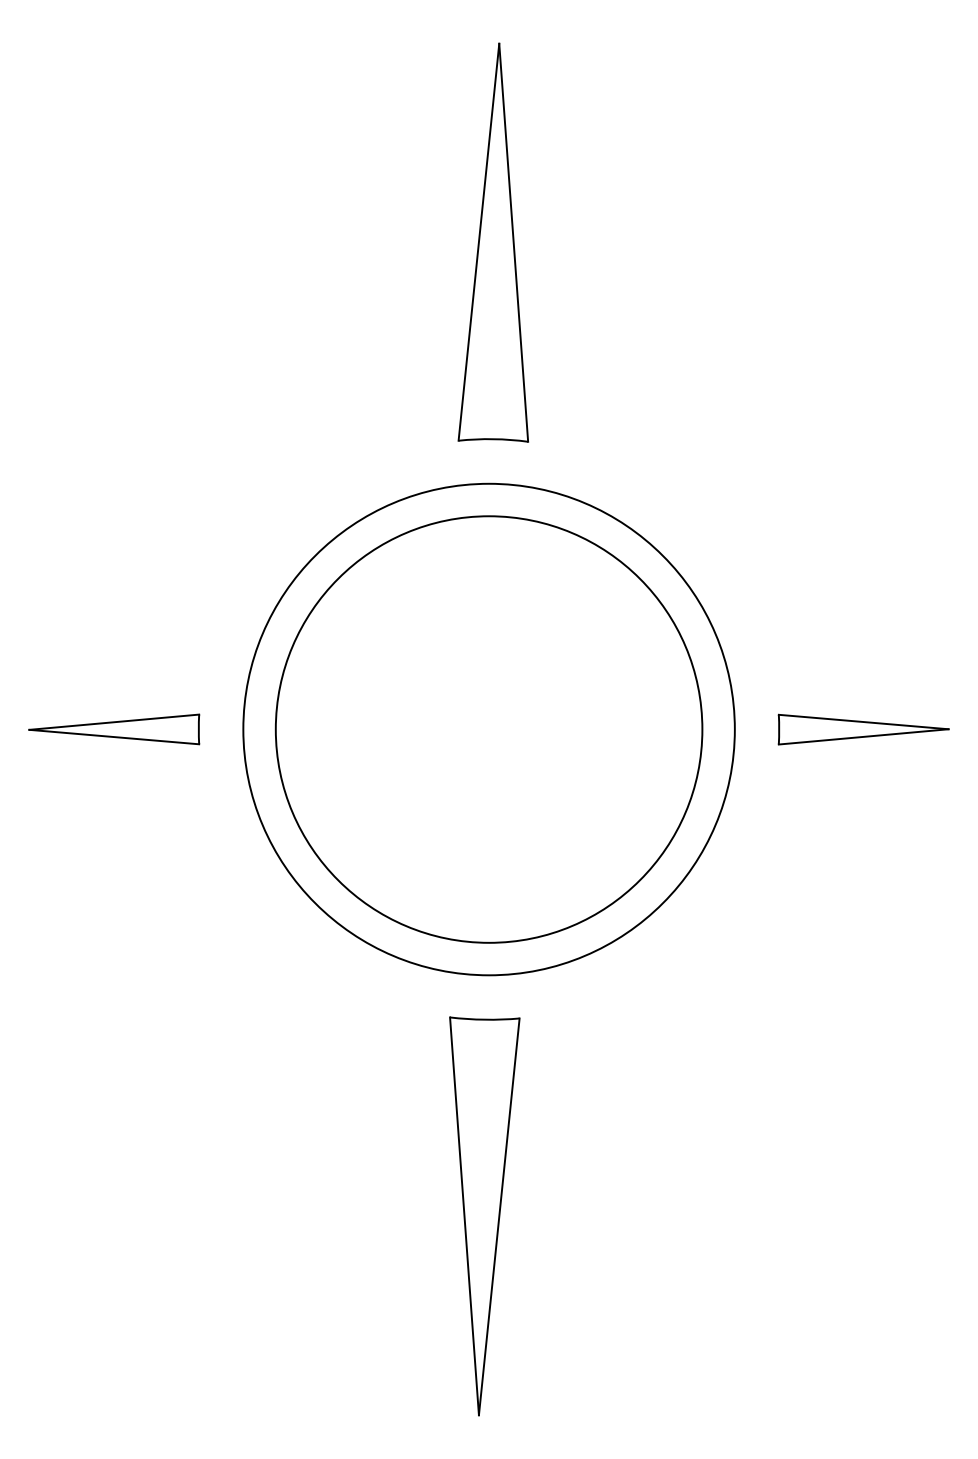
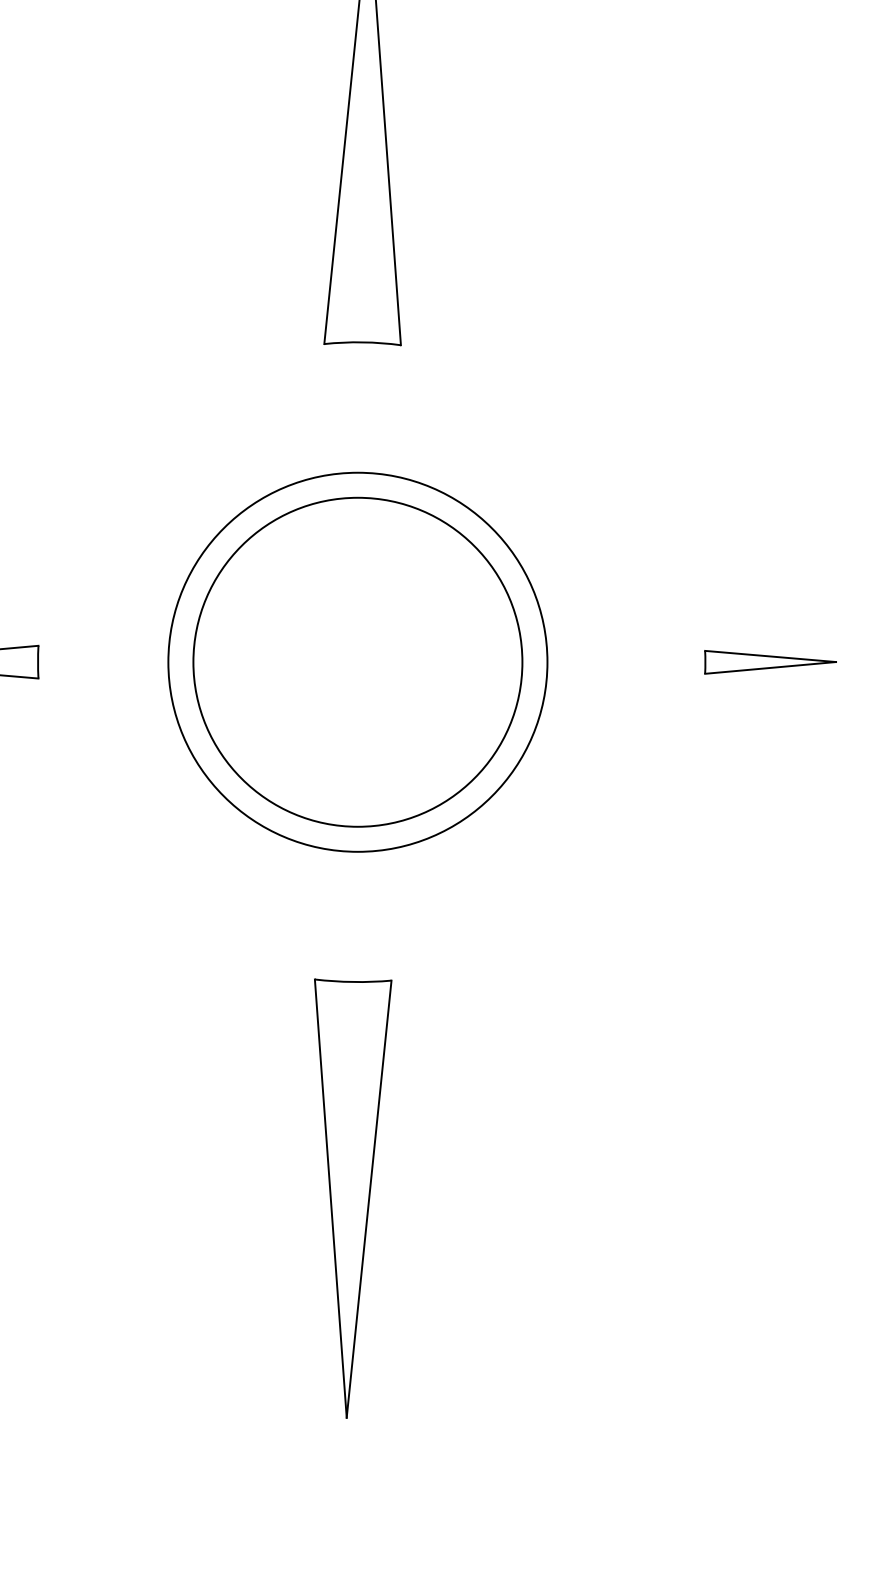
circle: (488, 729) -> (357, 662), size x0.7
circle: (488, 729) -> (357, 662), size x0.7
part: (863, 729) -> (770, 662), size x0.7

